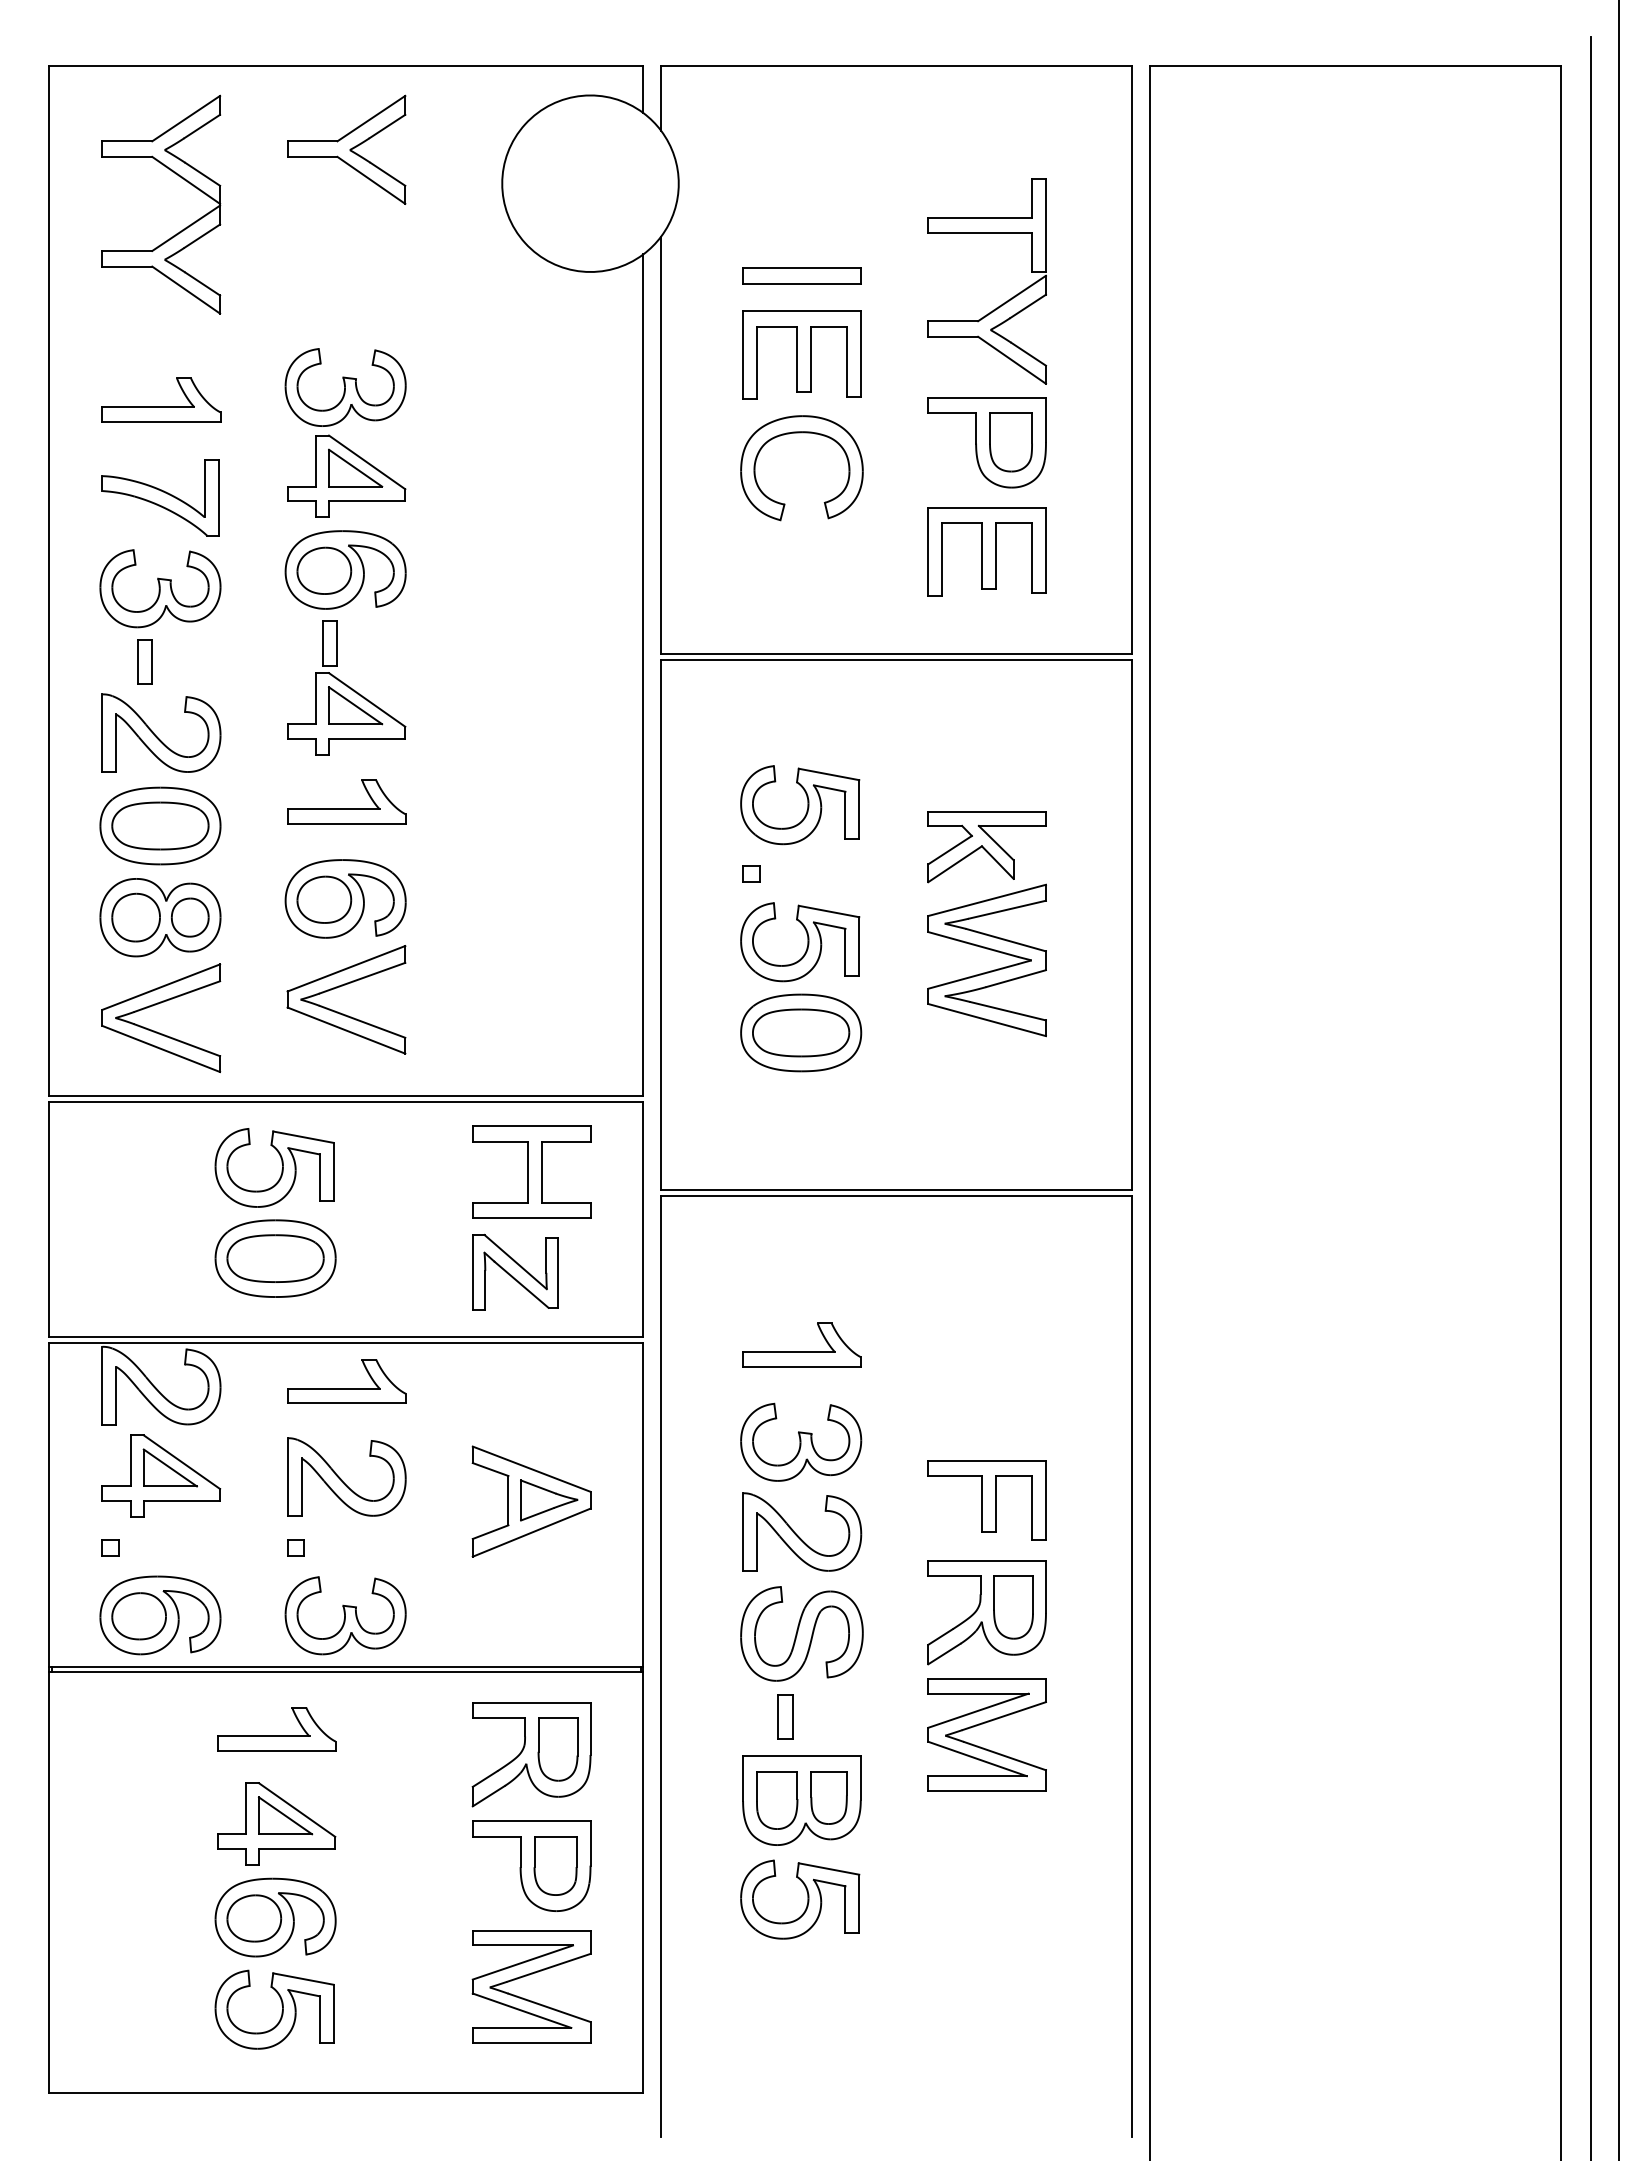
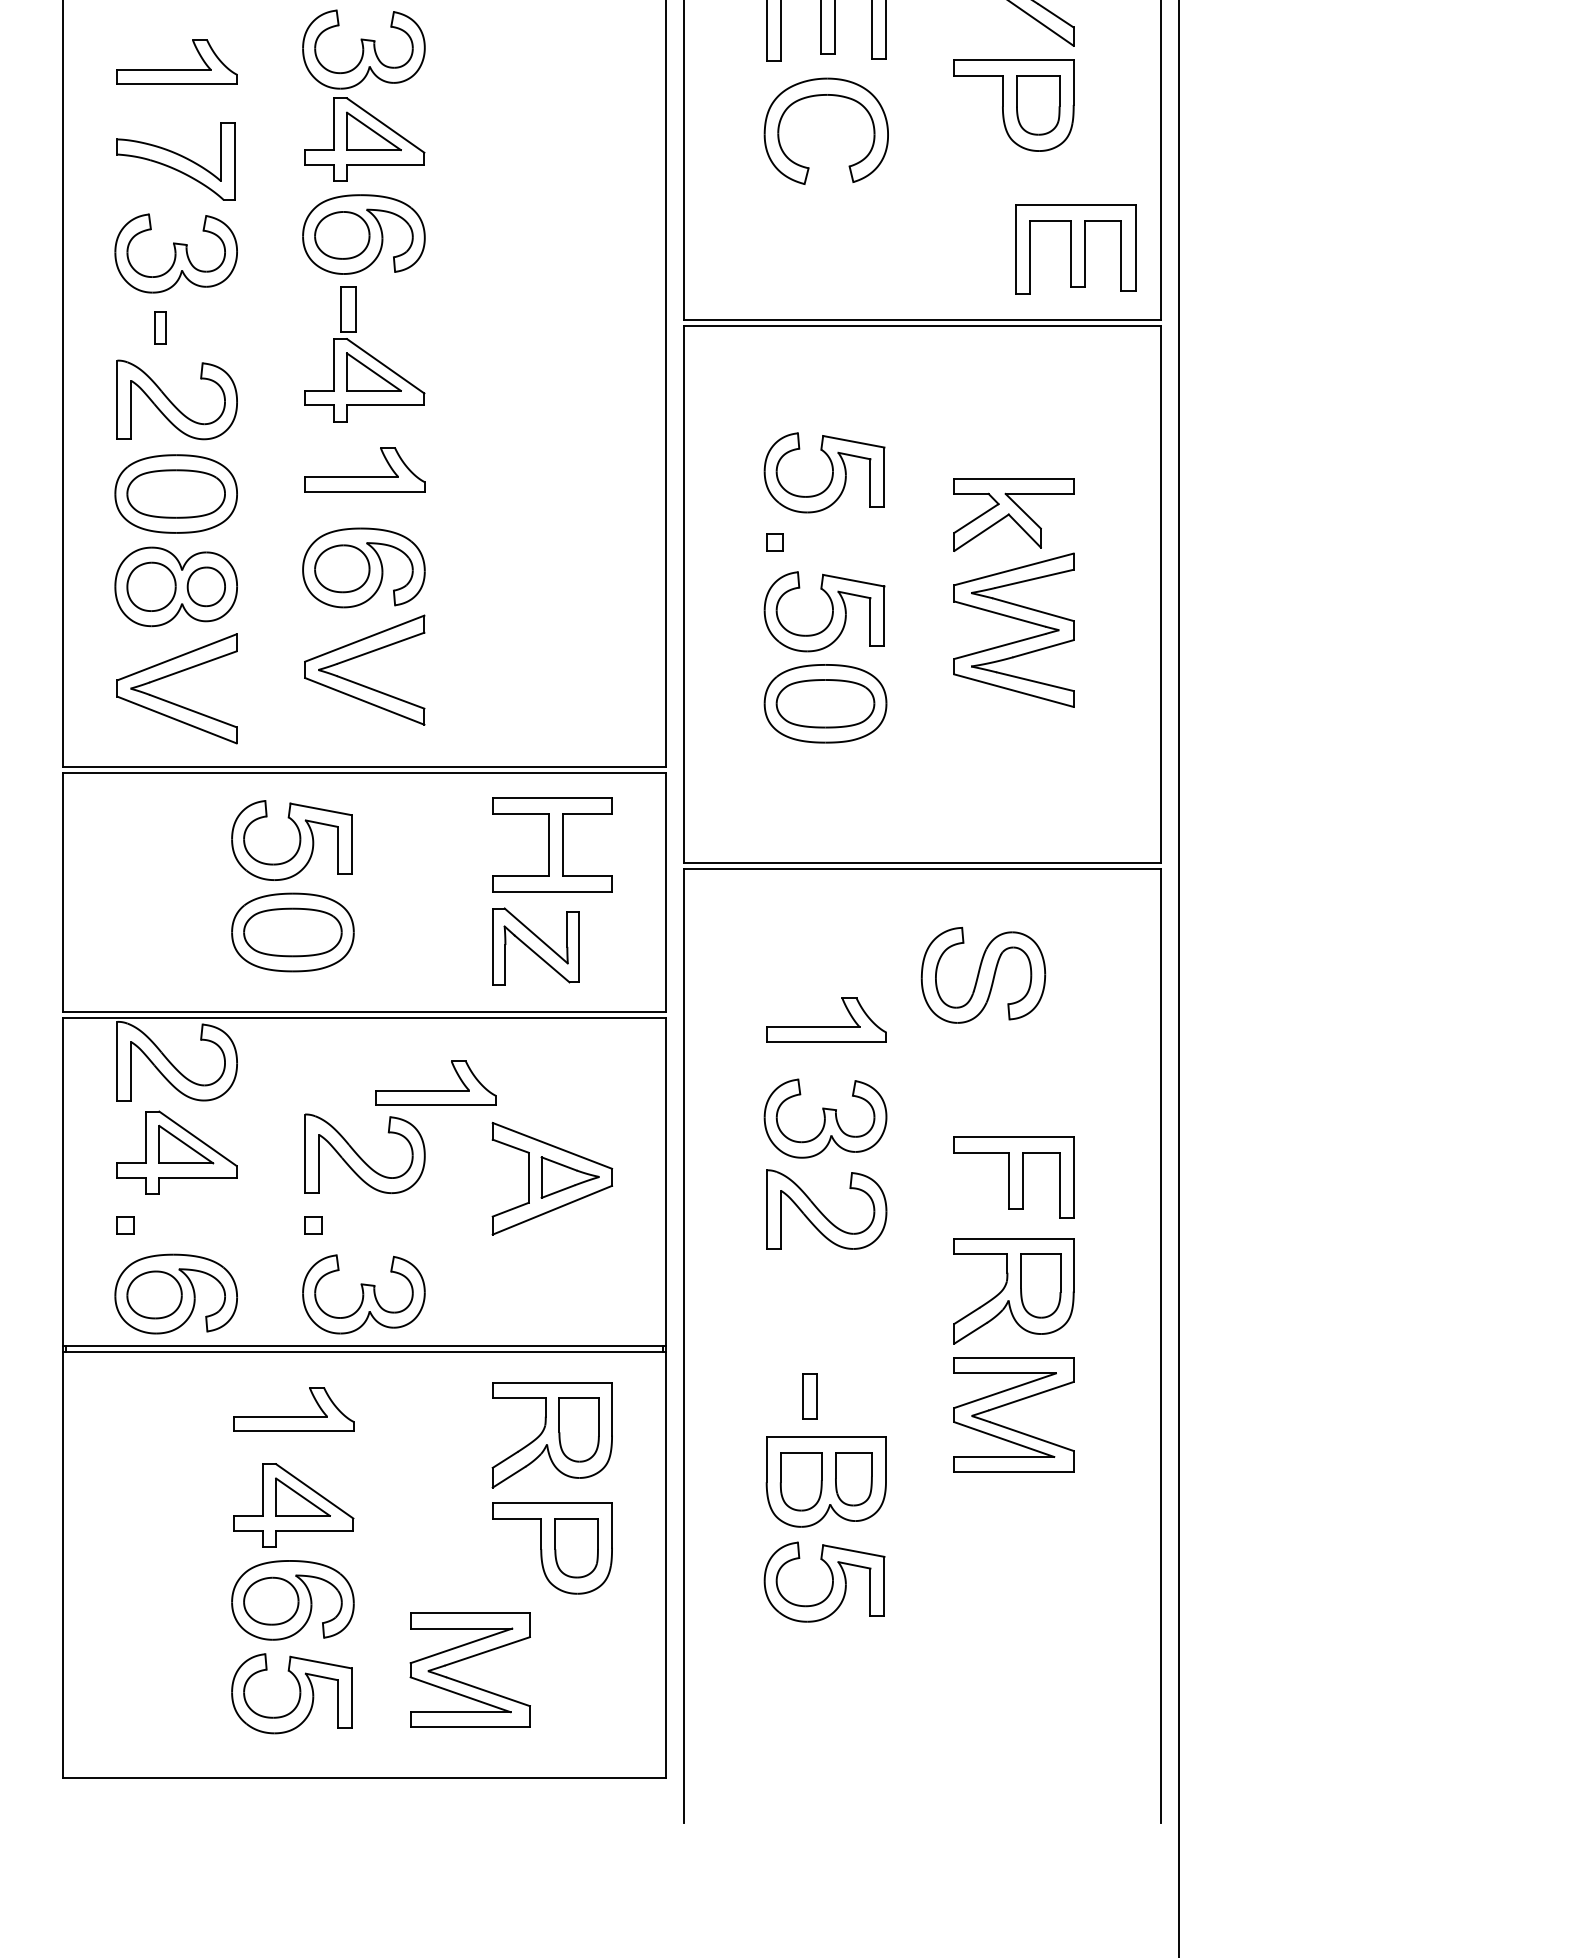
part: (986, 551) -> (1075, 249), moved
part: (144, 661) -> (160, 327), size x0.7
part: (346, 1388) -> (435, 1090), moved
part: (801, 1633) -> (983, 974), moved
part: (529, 1975) -> (468, 1659), moved

